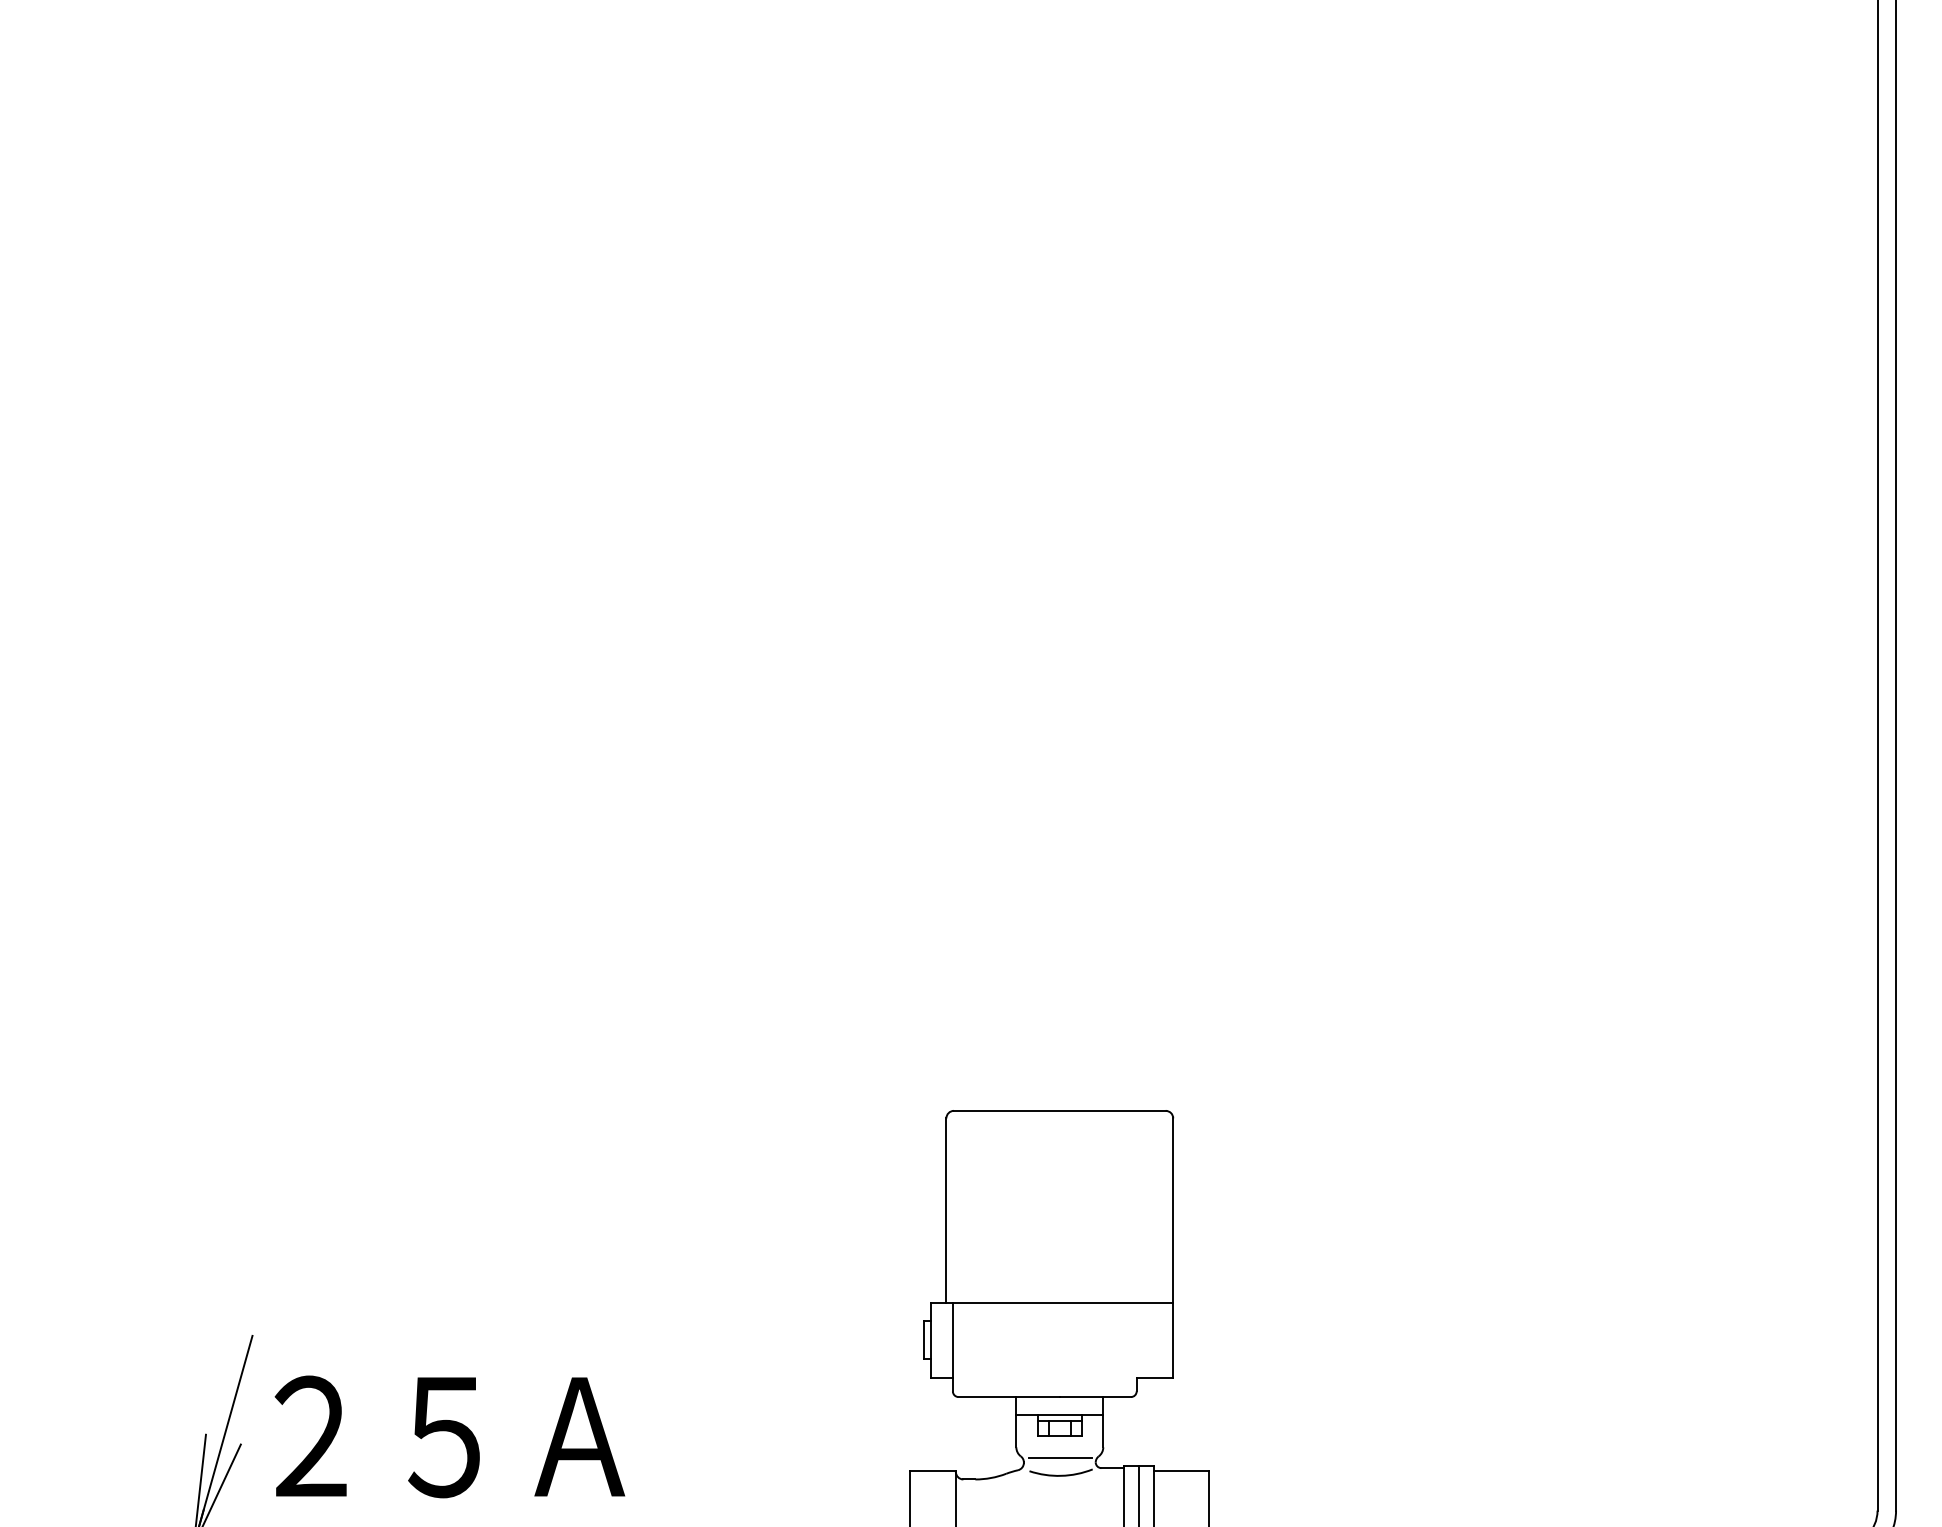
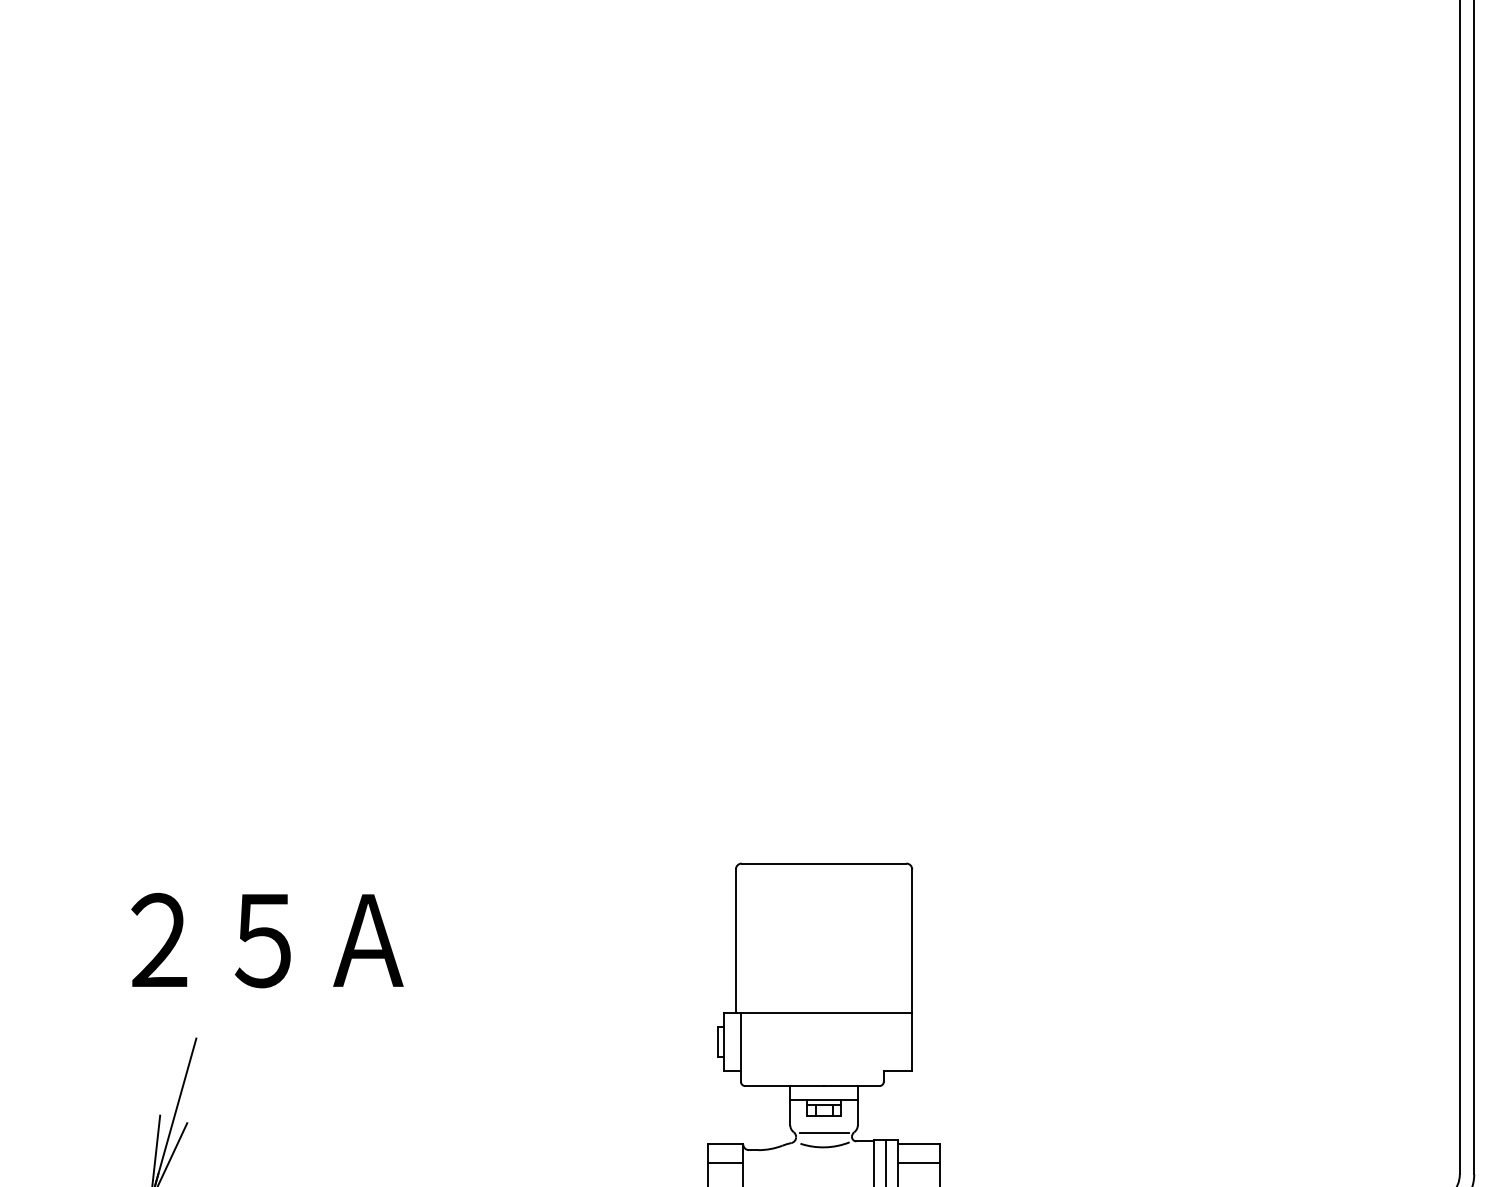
text: (449, 1436) -> (267, 940), moved
line: (932, 1495) -> (725, 1162), added
line: (1181, 1495) -> (918, 1162), added

